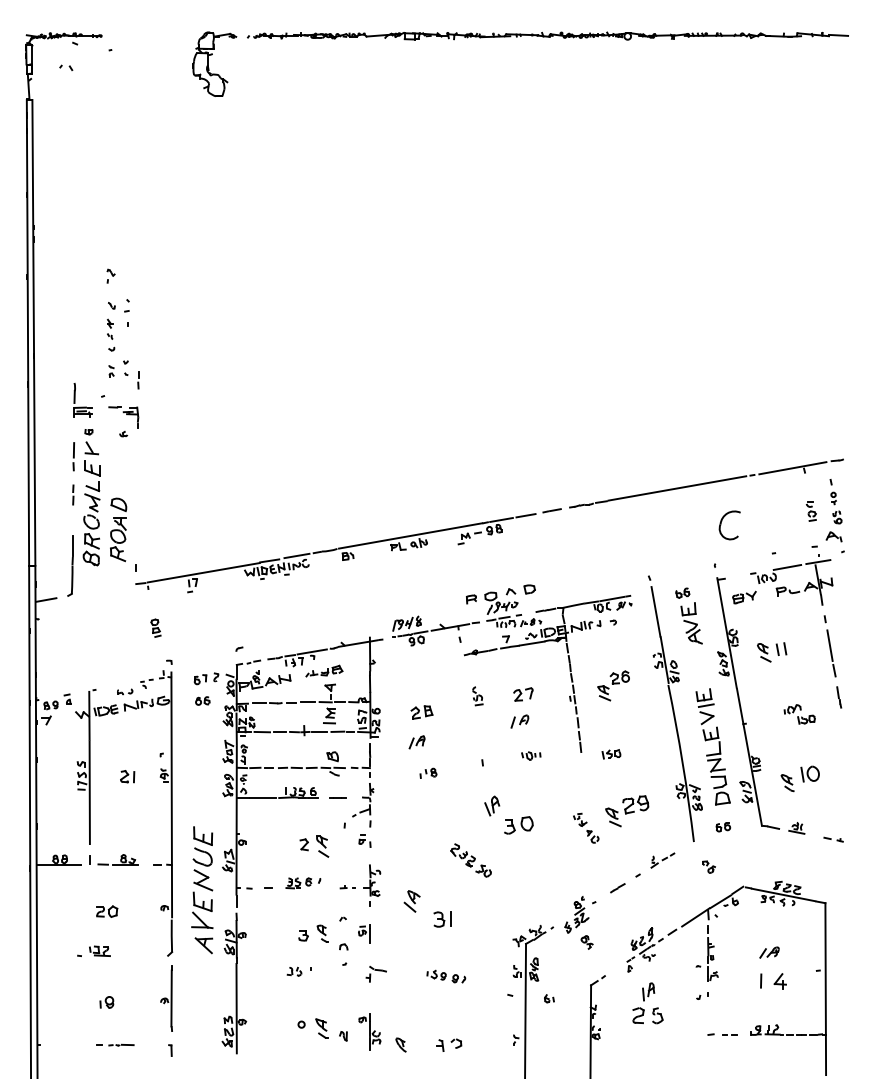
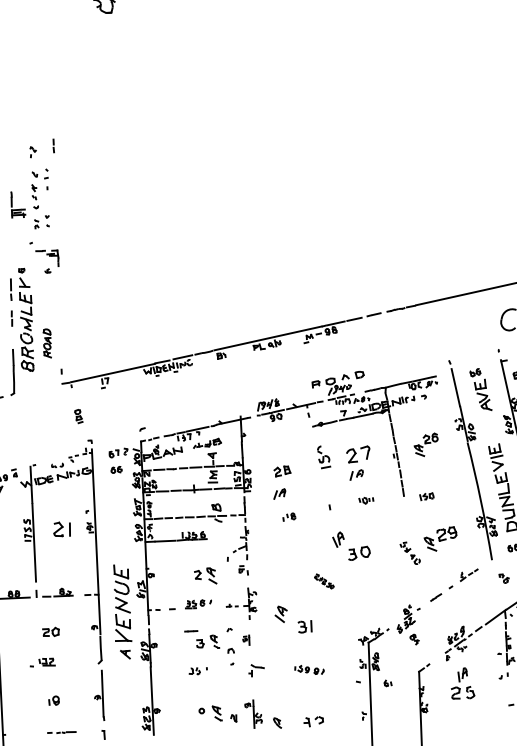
line: (138, 381) -> (53, 146), moved
part: (82, 400) -> (17, 204), moved
part: (118, 529) -> (47, 343), size x0.6
part: (523, 694) -> (358, 454), size x1.6
part: (477, 696) -> (323, 457), size x1.6
part: (127, 776) -> (62, 529), size x1.6
line: (337, 797) -> (190, 631), moved
part: (470, 860) -> (323, 581), size x0.6
part: (364, 933) -> (246, 640), size x0.7
part: (203, 945) -> (125, 654), size x0.7

